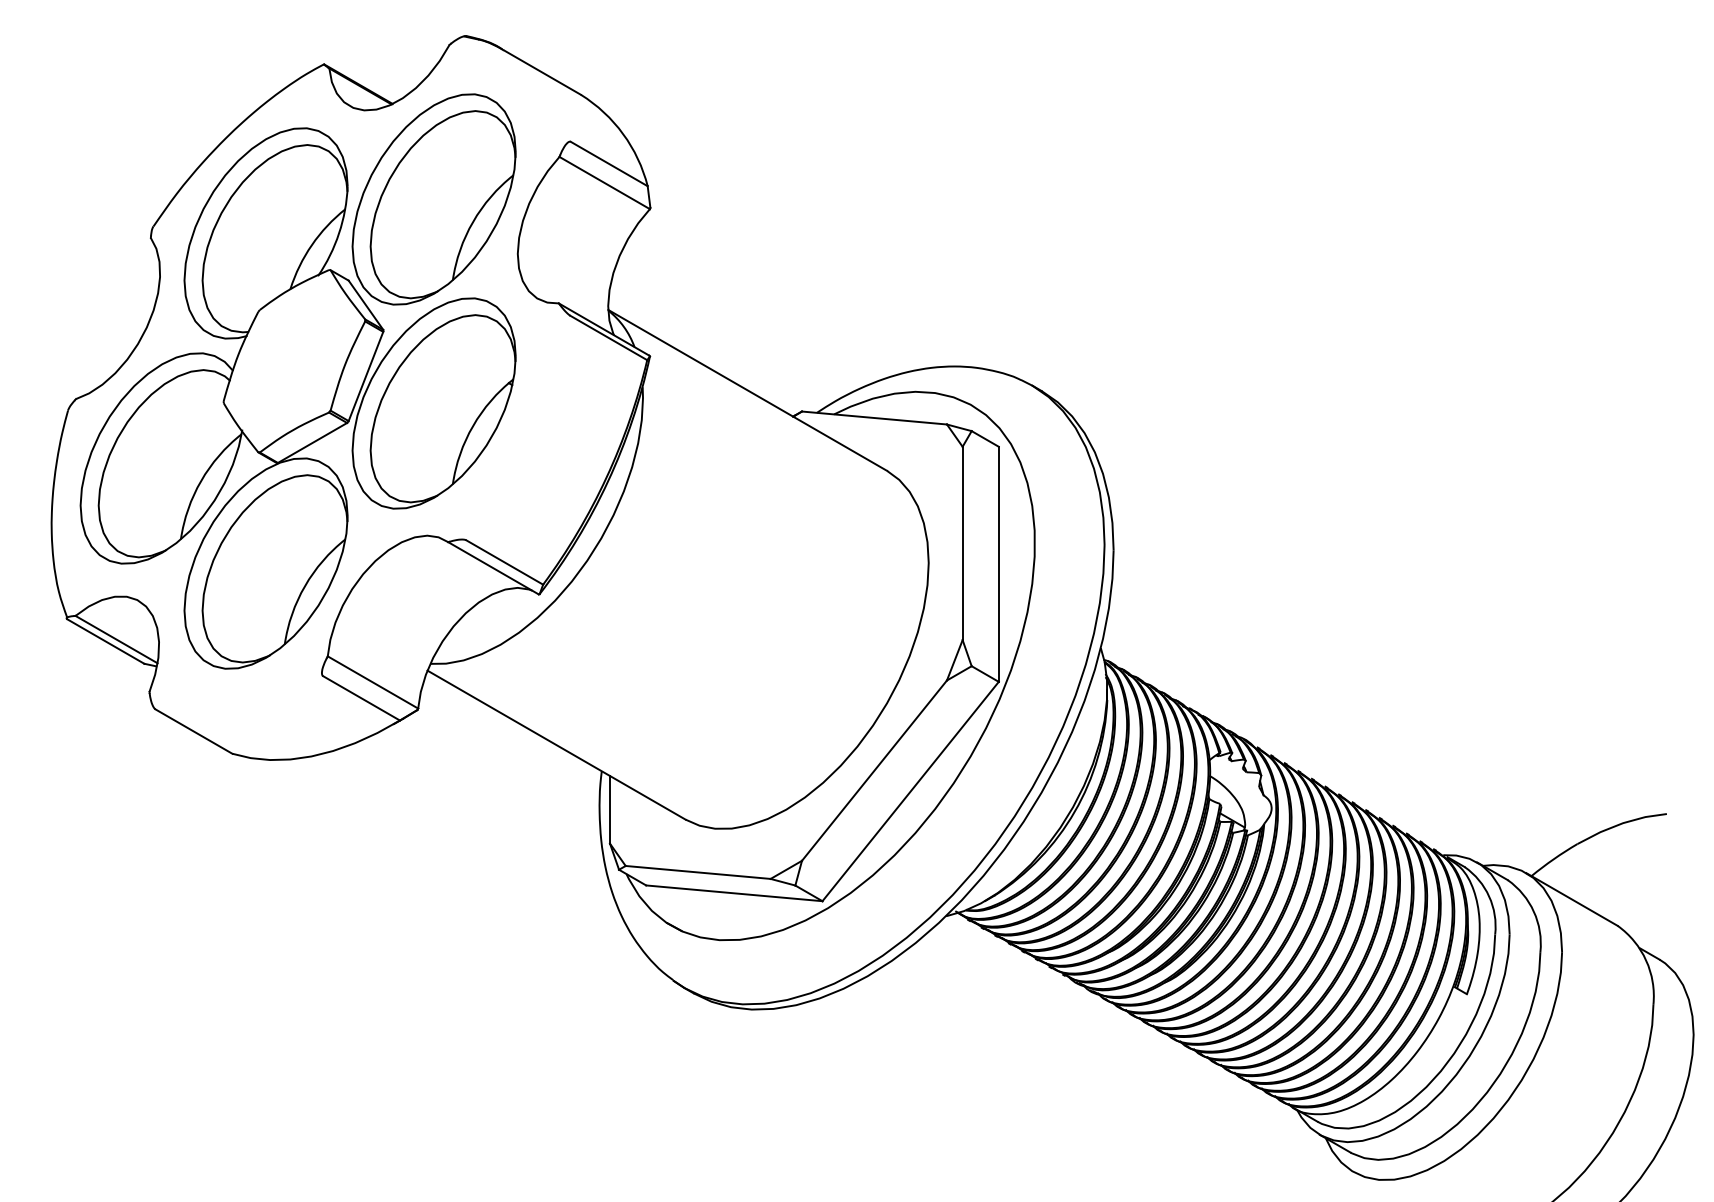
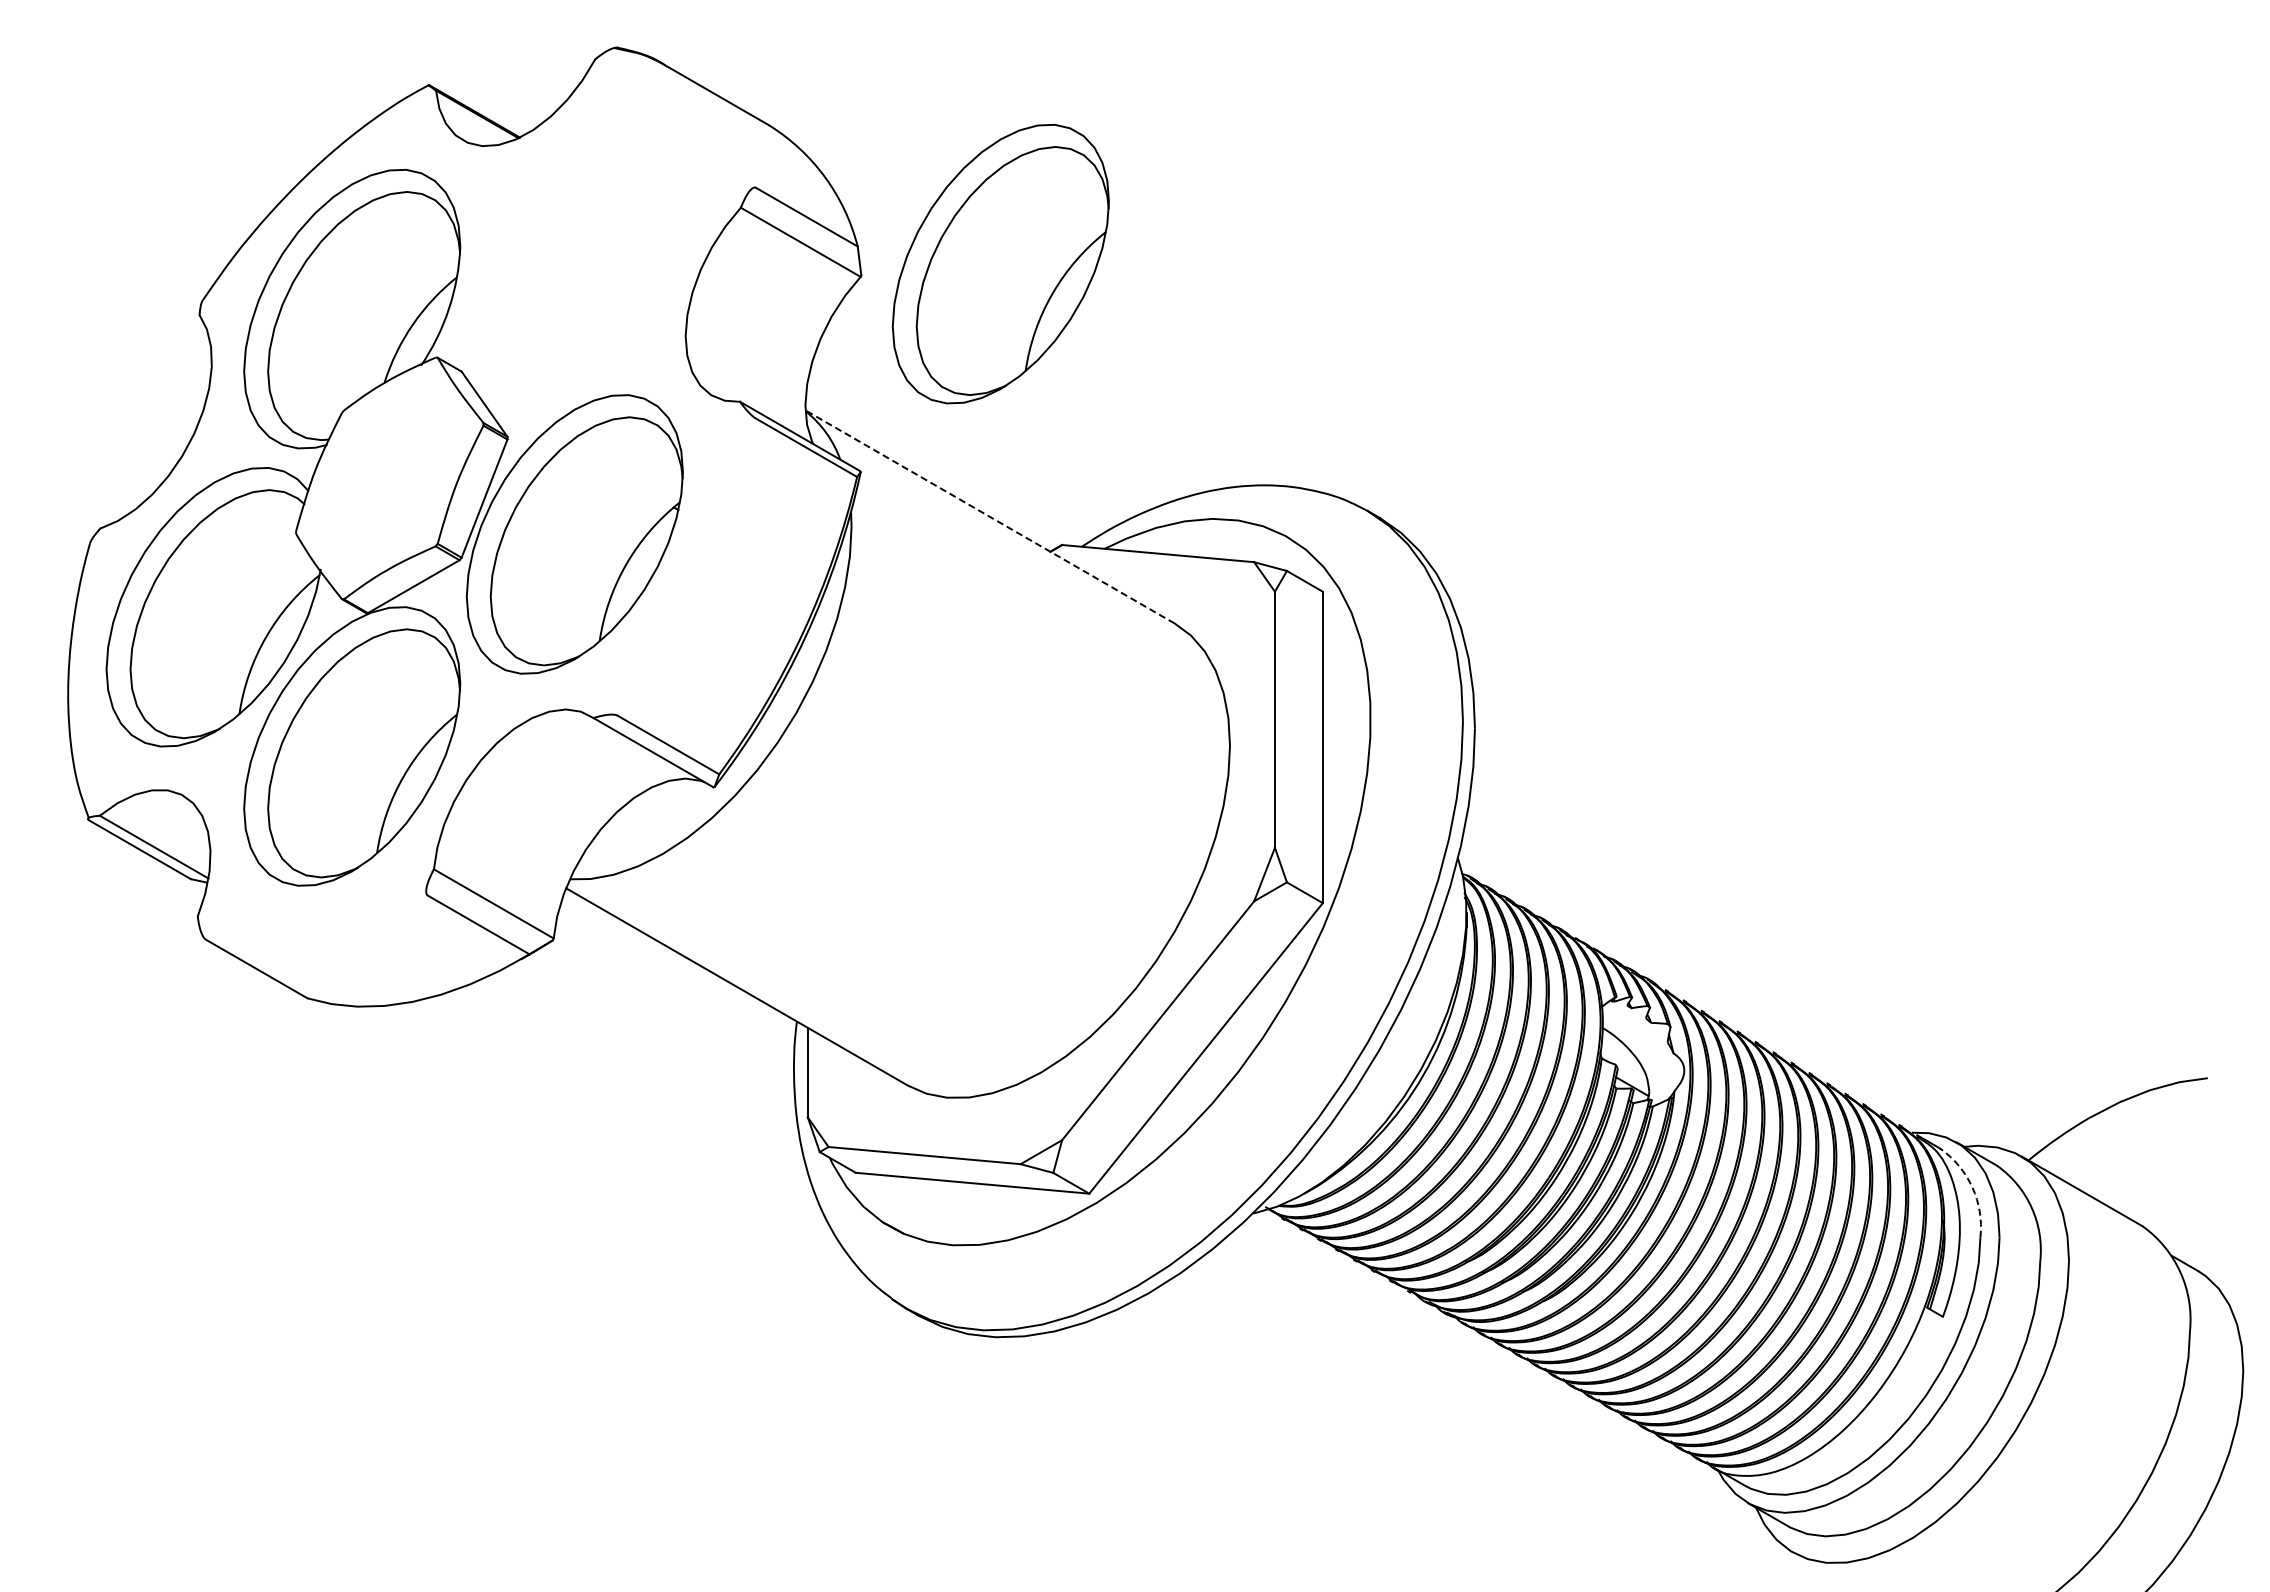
part: (433, 199) -> (1000, 264), moved
line: (747, 390) -> (989, 516), solid -> dashed
arc: (1489, 896) -> (1972, 1187), solid -> dashed

